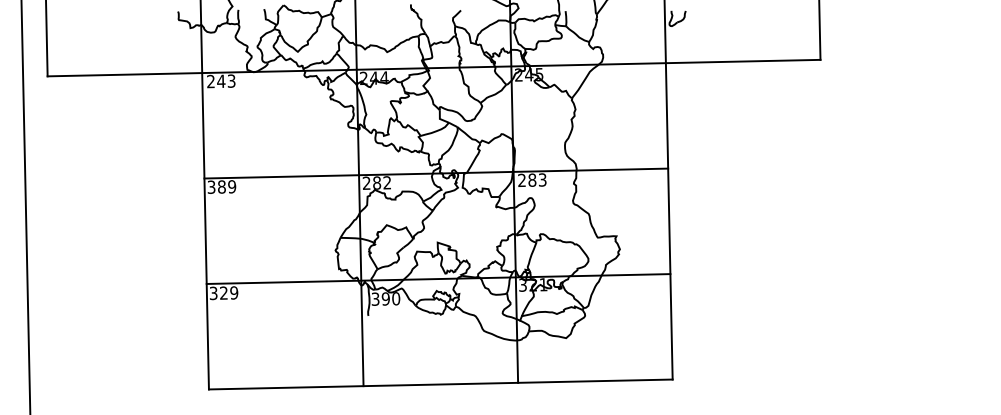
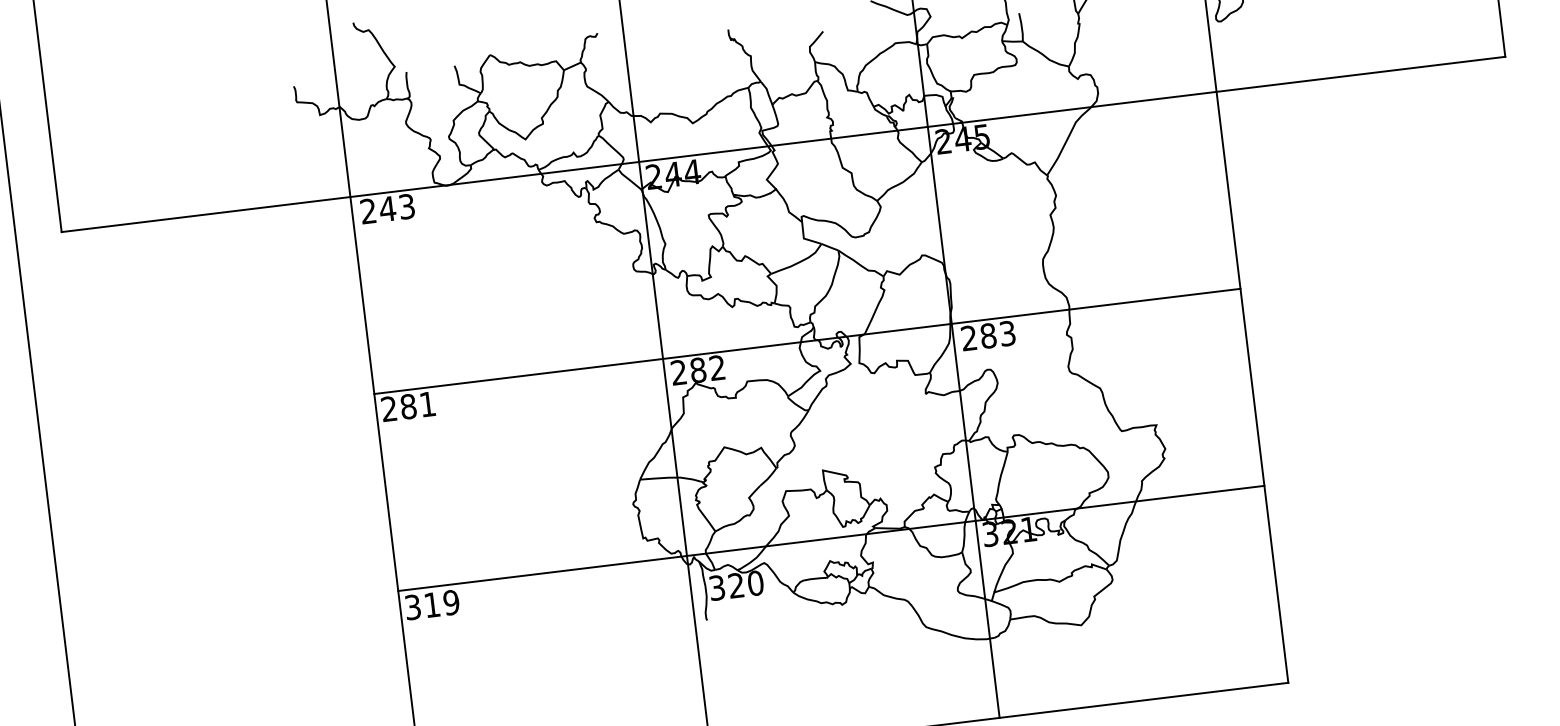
text: (221, 186) -> (407, 405), 389 -> 281
text: (223, 292) -> (431, 603), 329 -> 319
text: (385, 298) -> (735, 584), 390 -> 320

